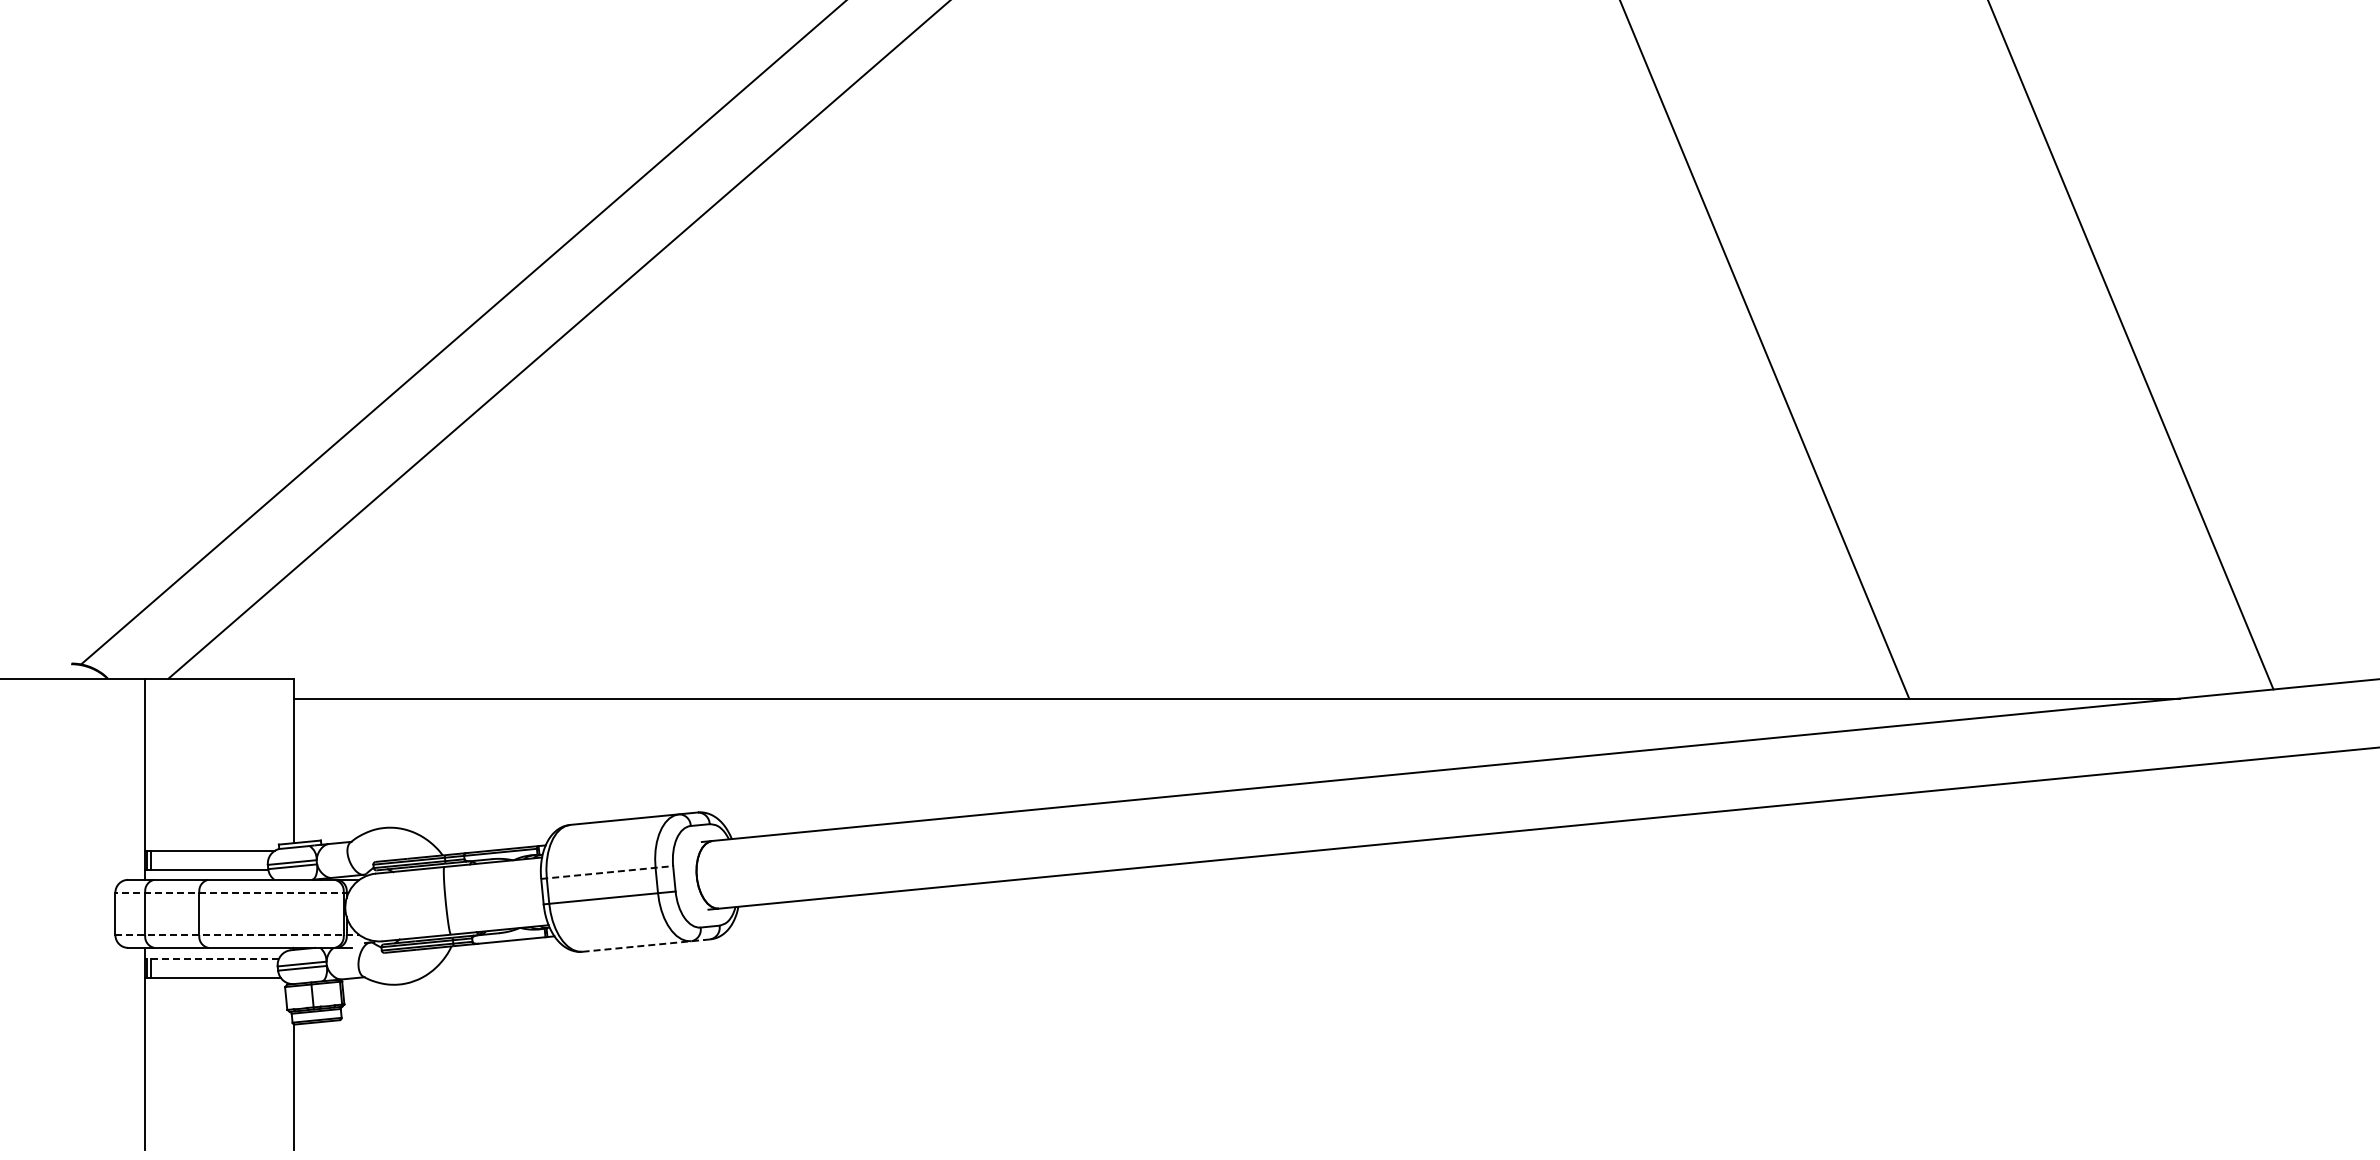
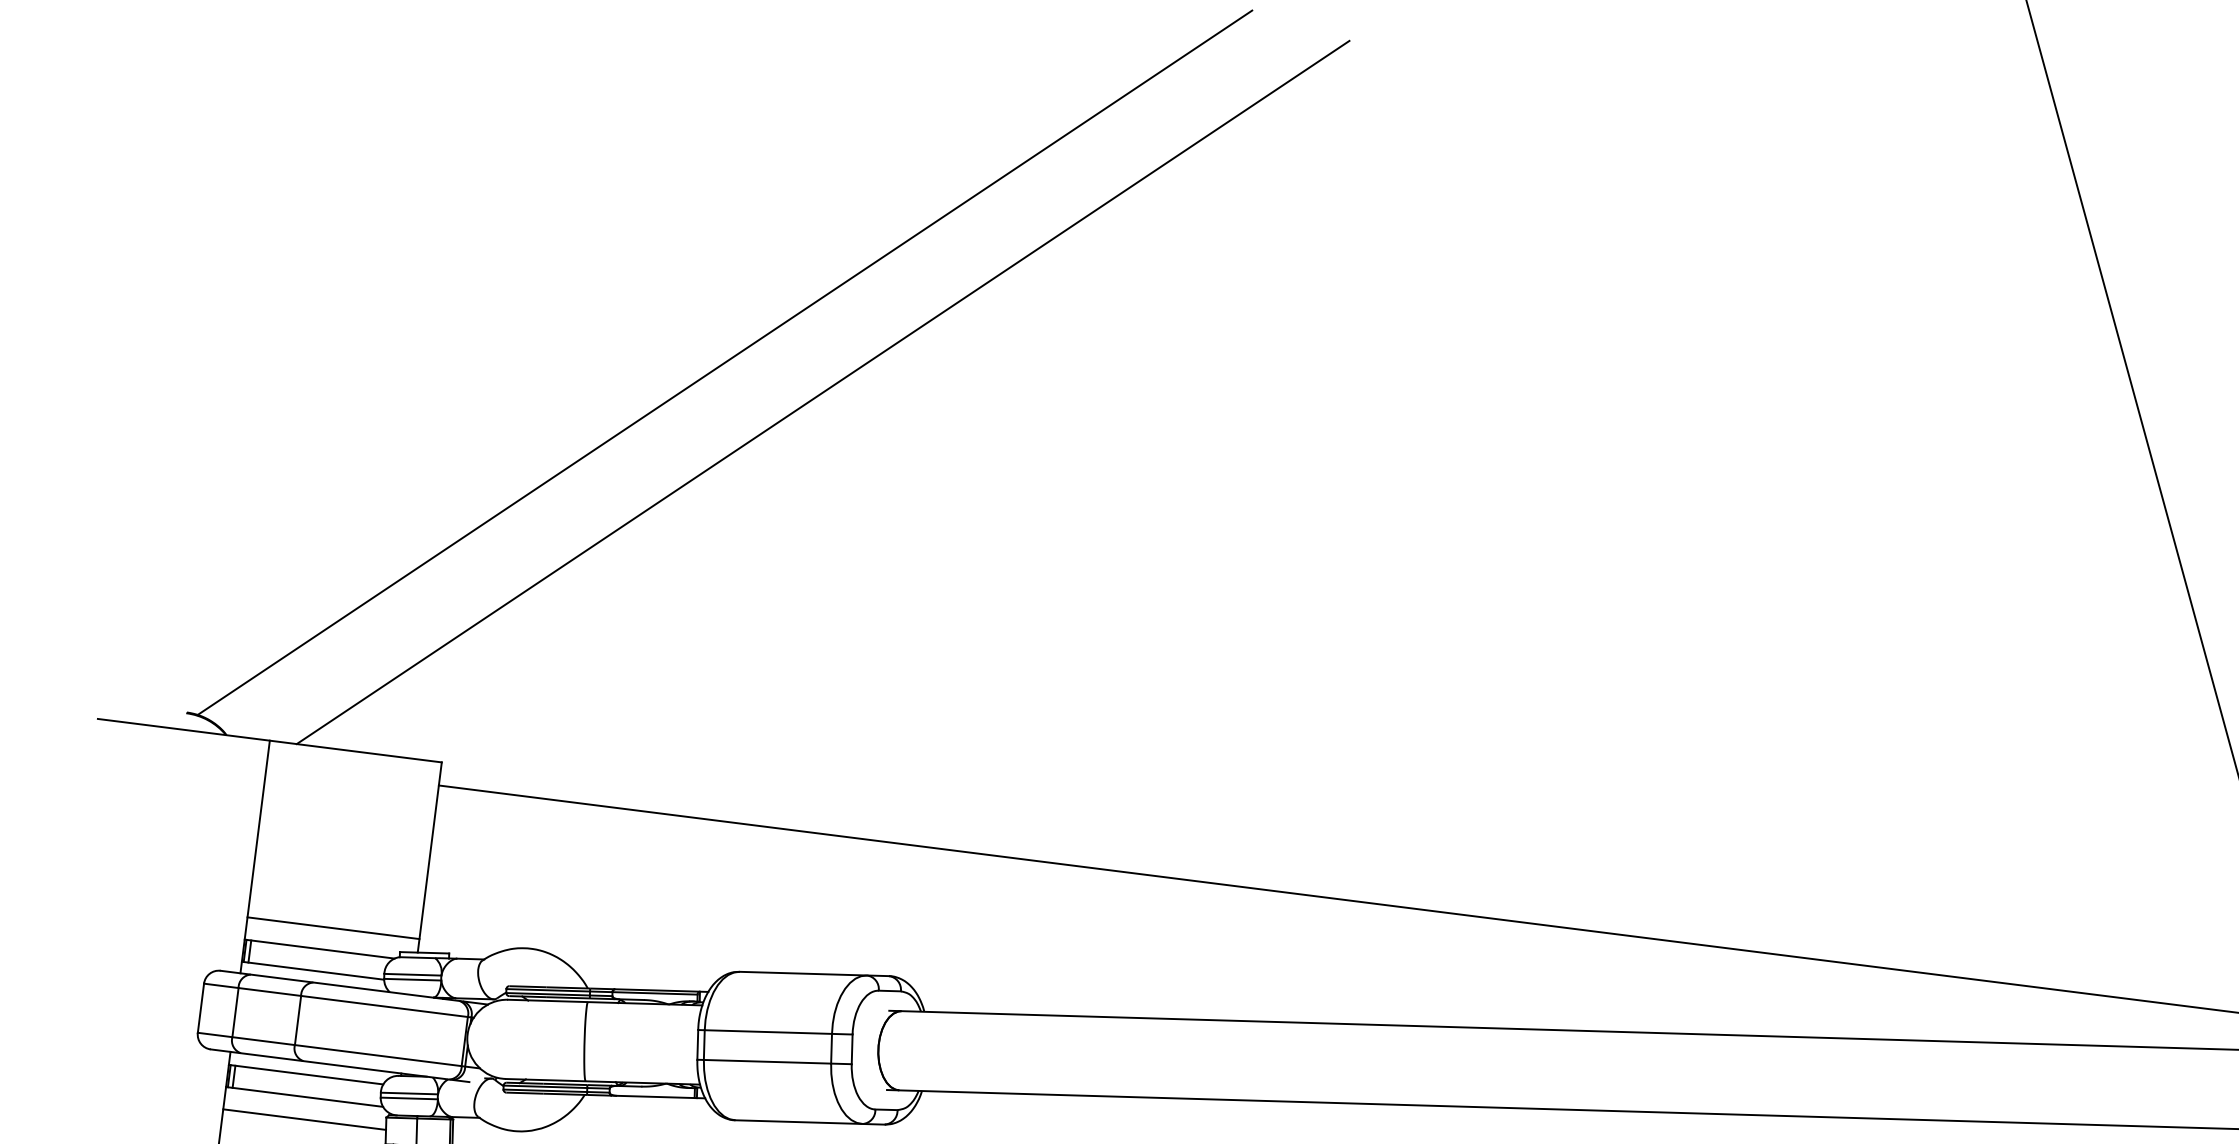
line: (219, 831) -> (333, 928), added
line: (607, 872) -> (775, 1032), dashed -> solid
line: (232, 892) -> (339, 1000), dashed -> solid
line: (237, 935) -> (338, 1051), dashed -> solid
line: (646, 945) -> (810, 1122), dashed -> solid
line: (212, 959) -> (306, 1075), dashed -> solid
line: (215, 997) -> (304, 1119), added

